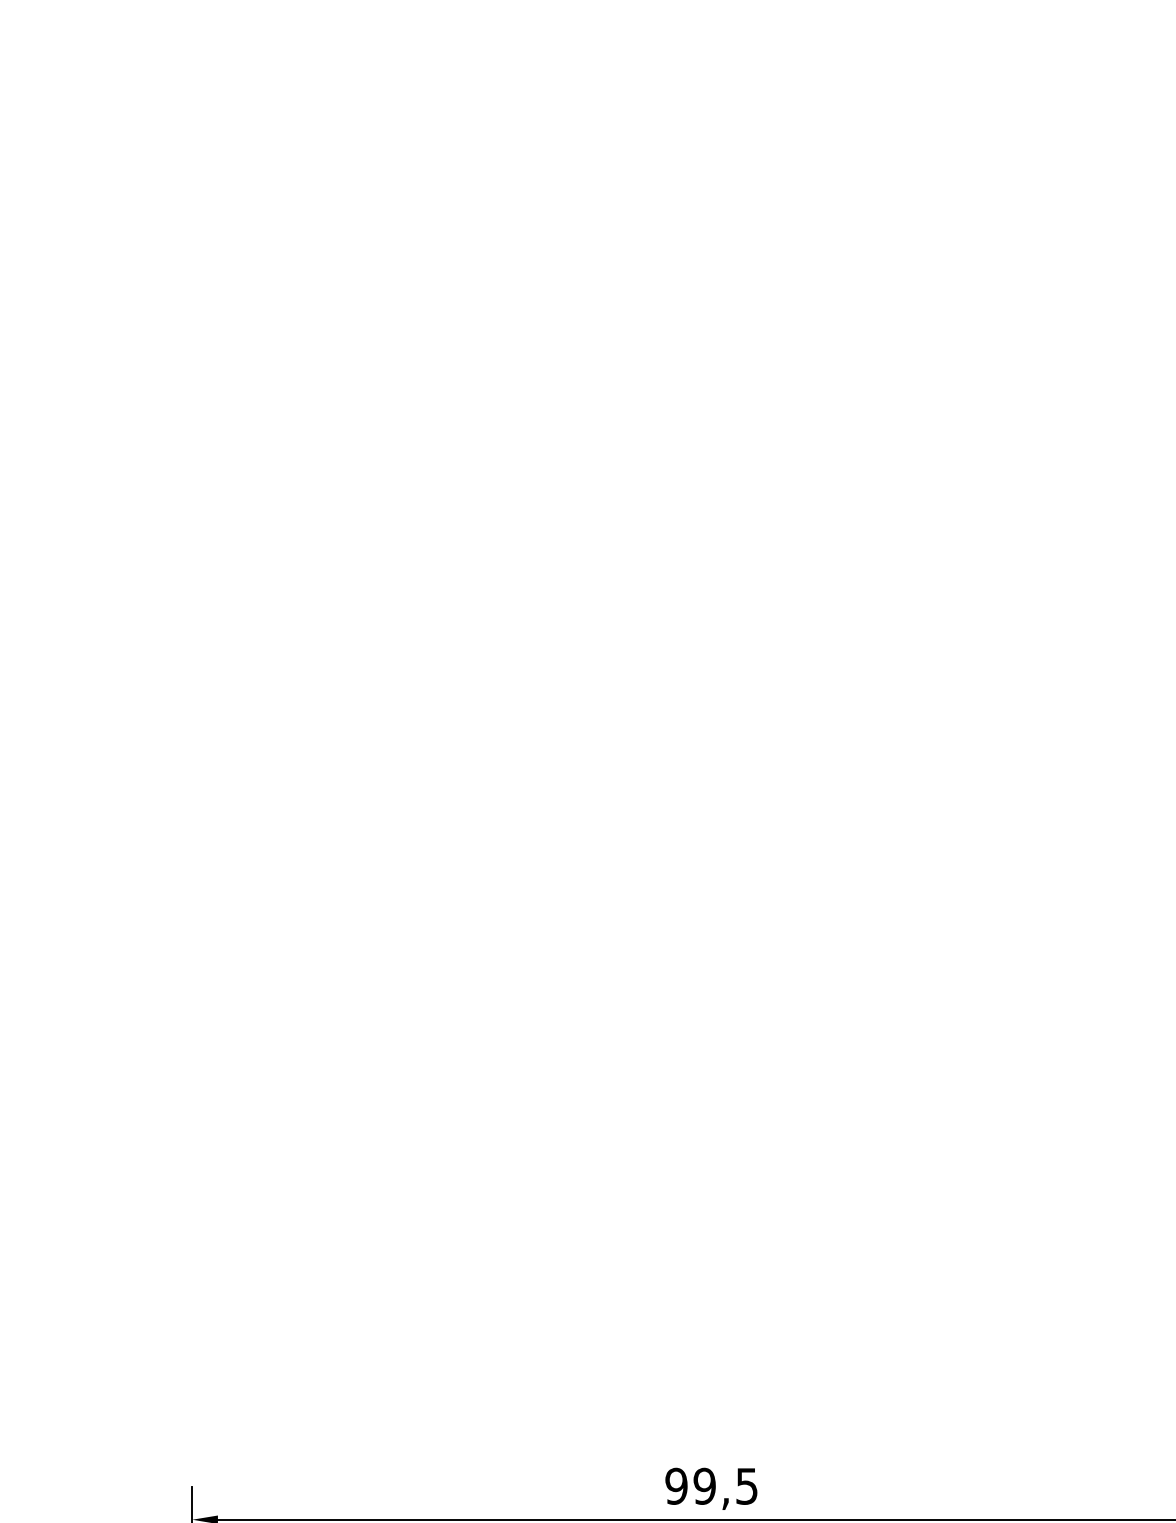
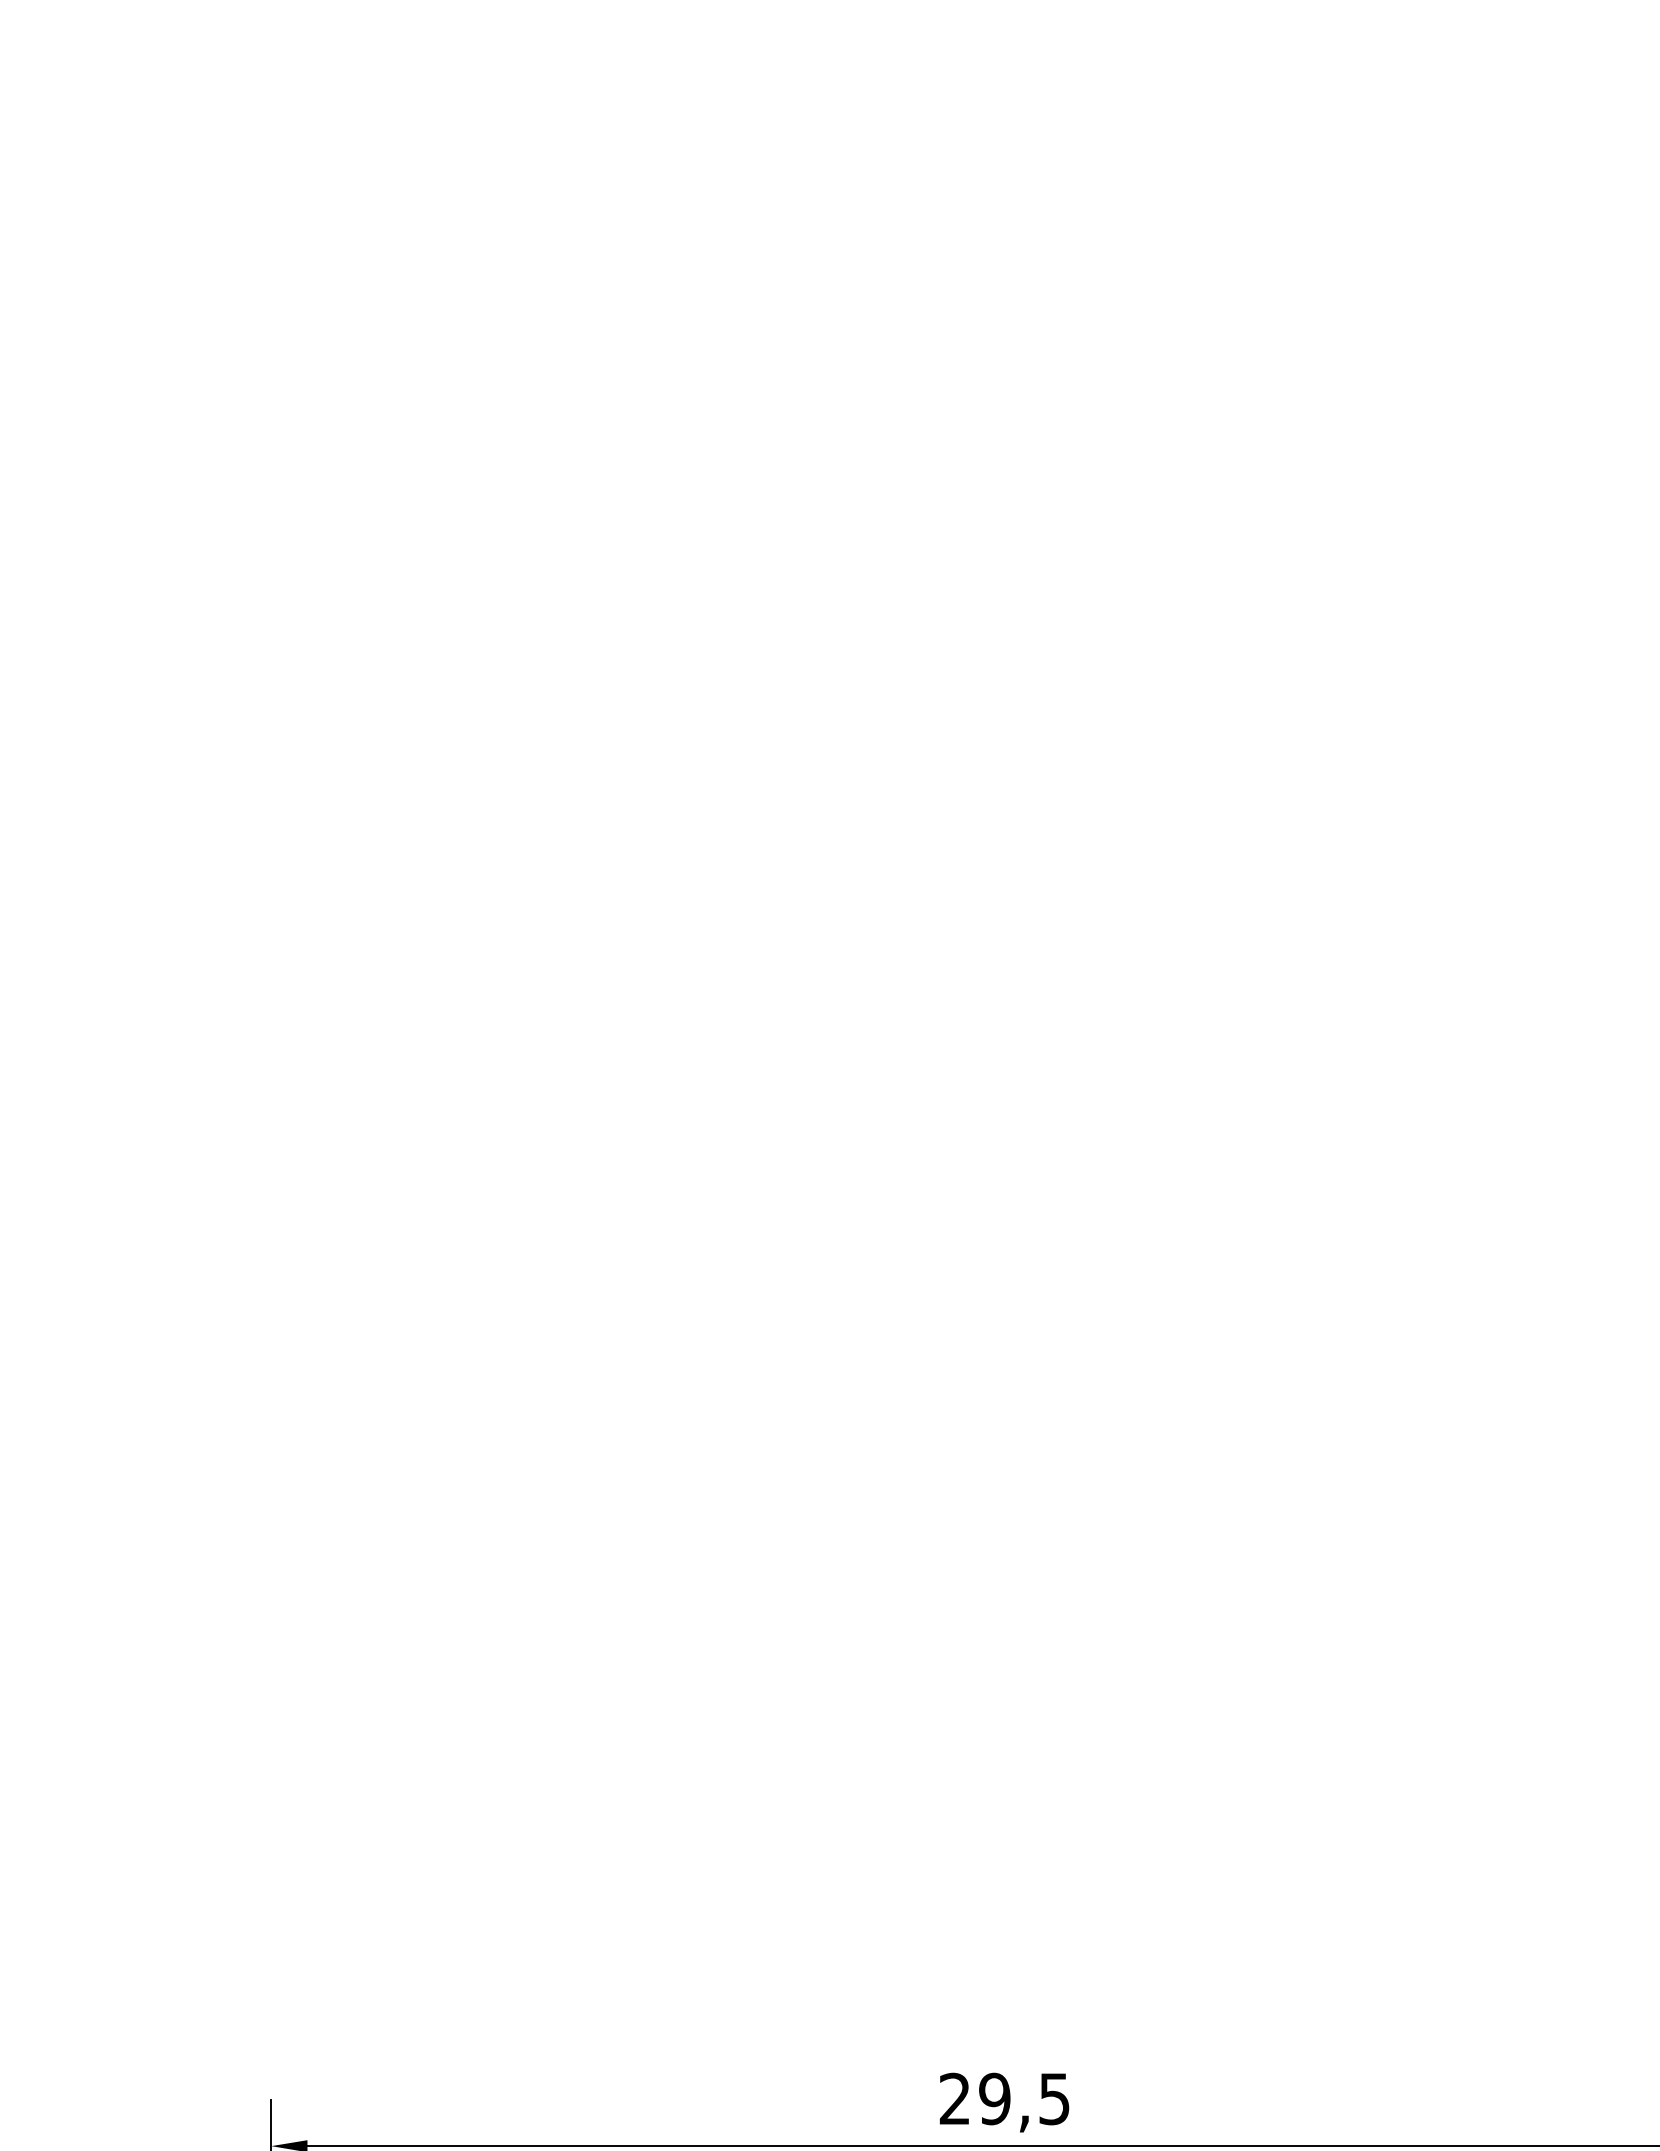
text: (676, 1485) -> (954, 2098), 99,5 -> 29,5

